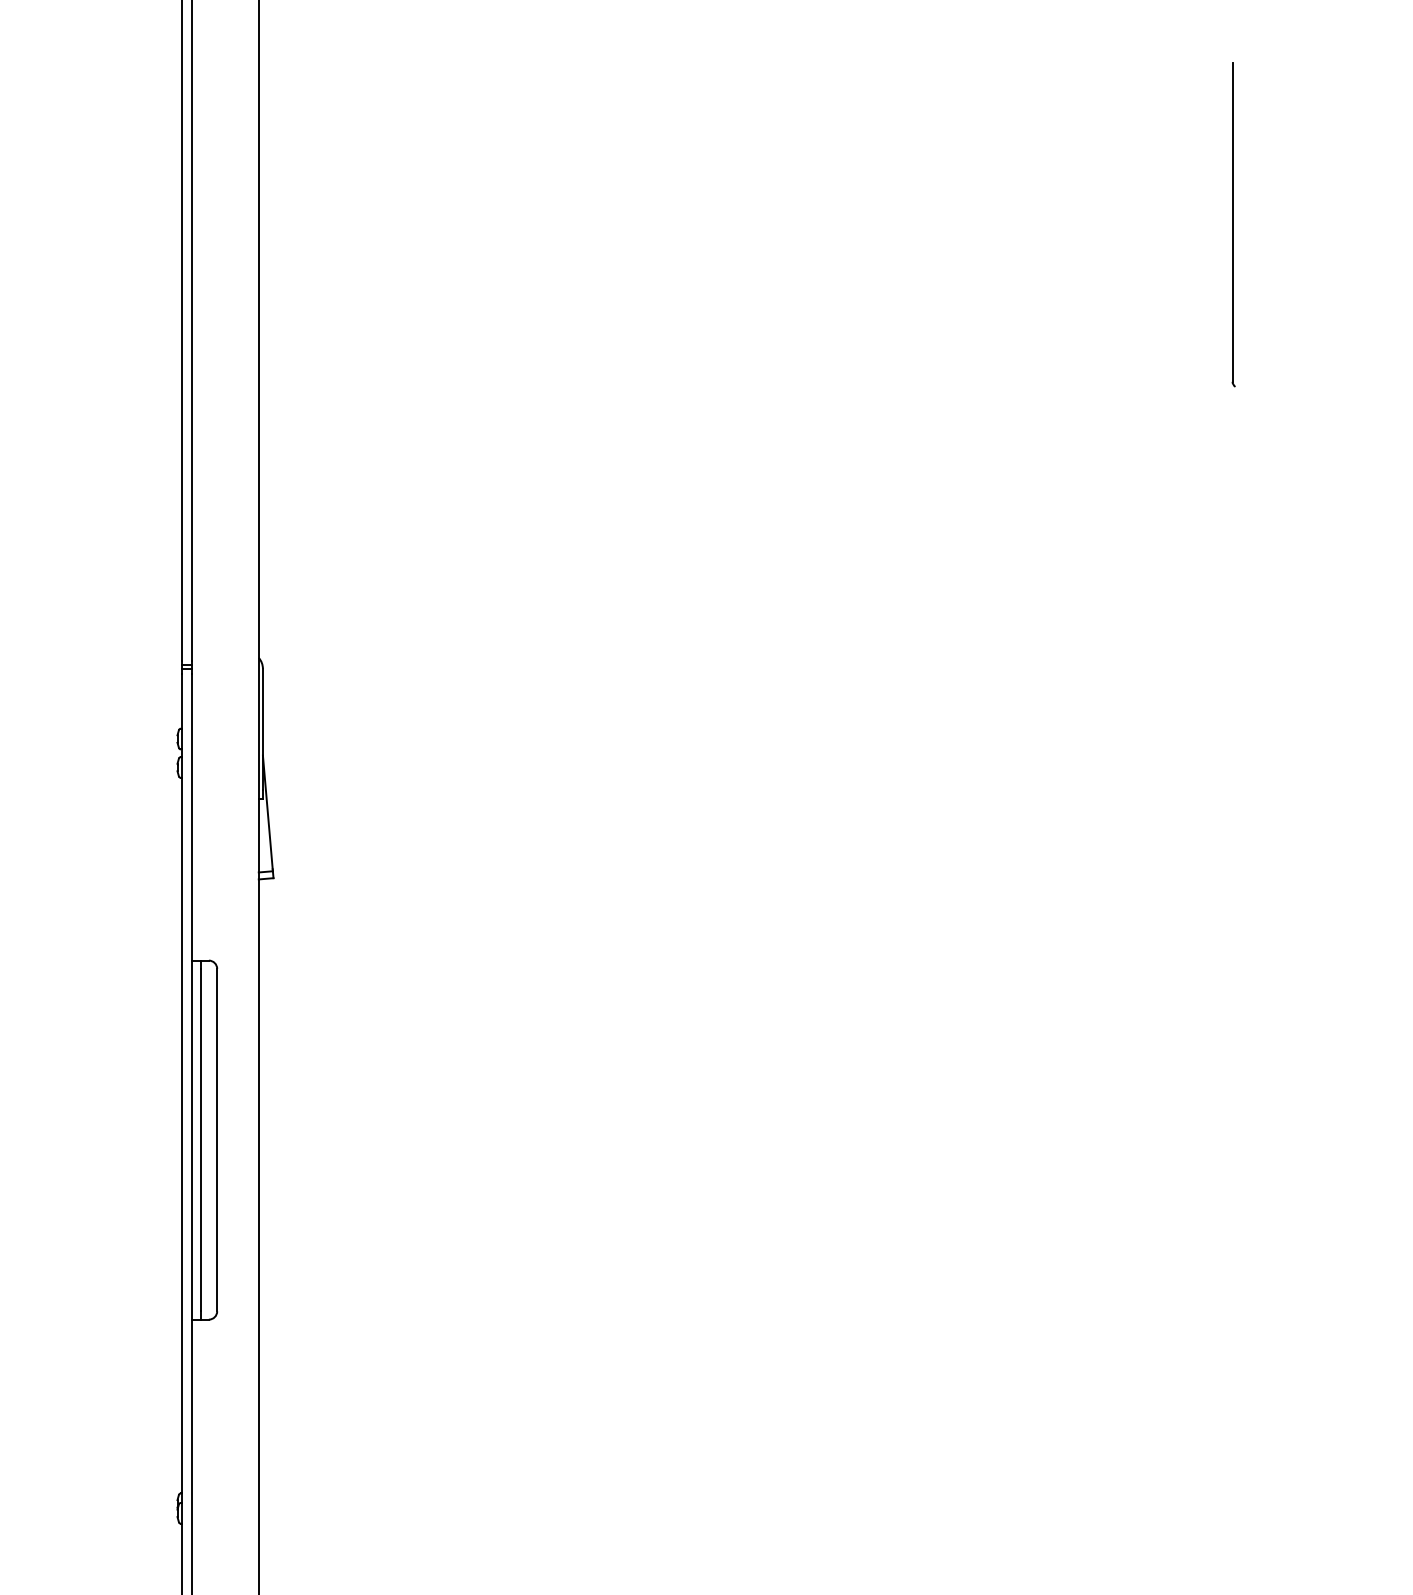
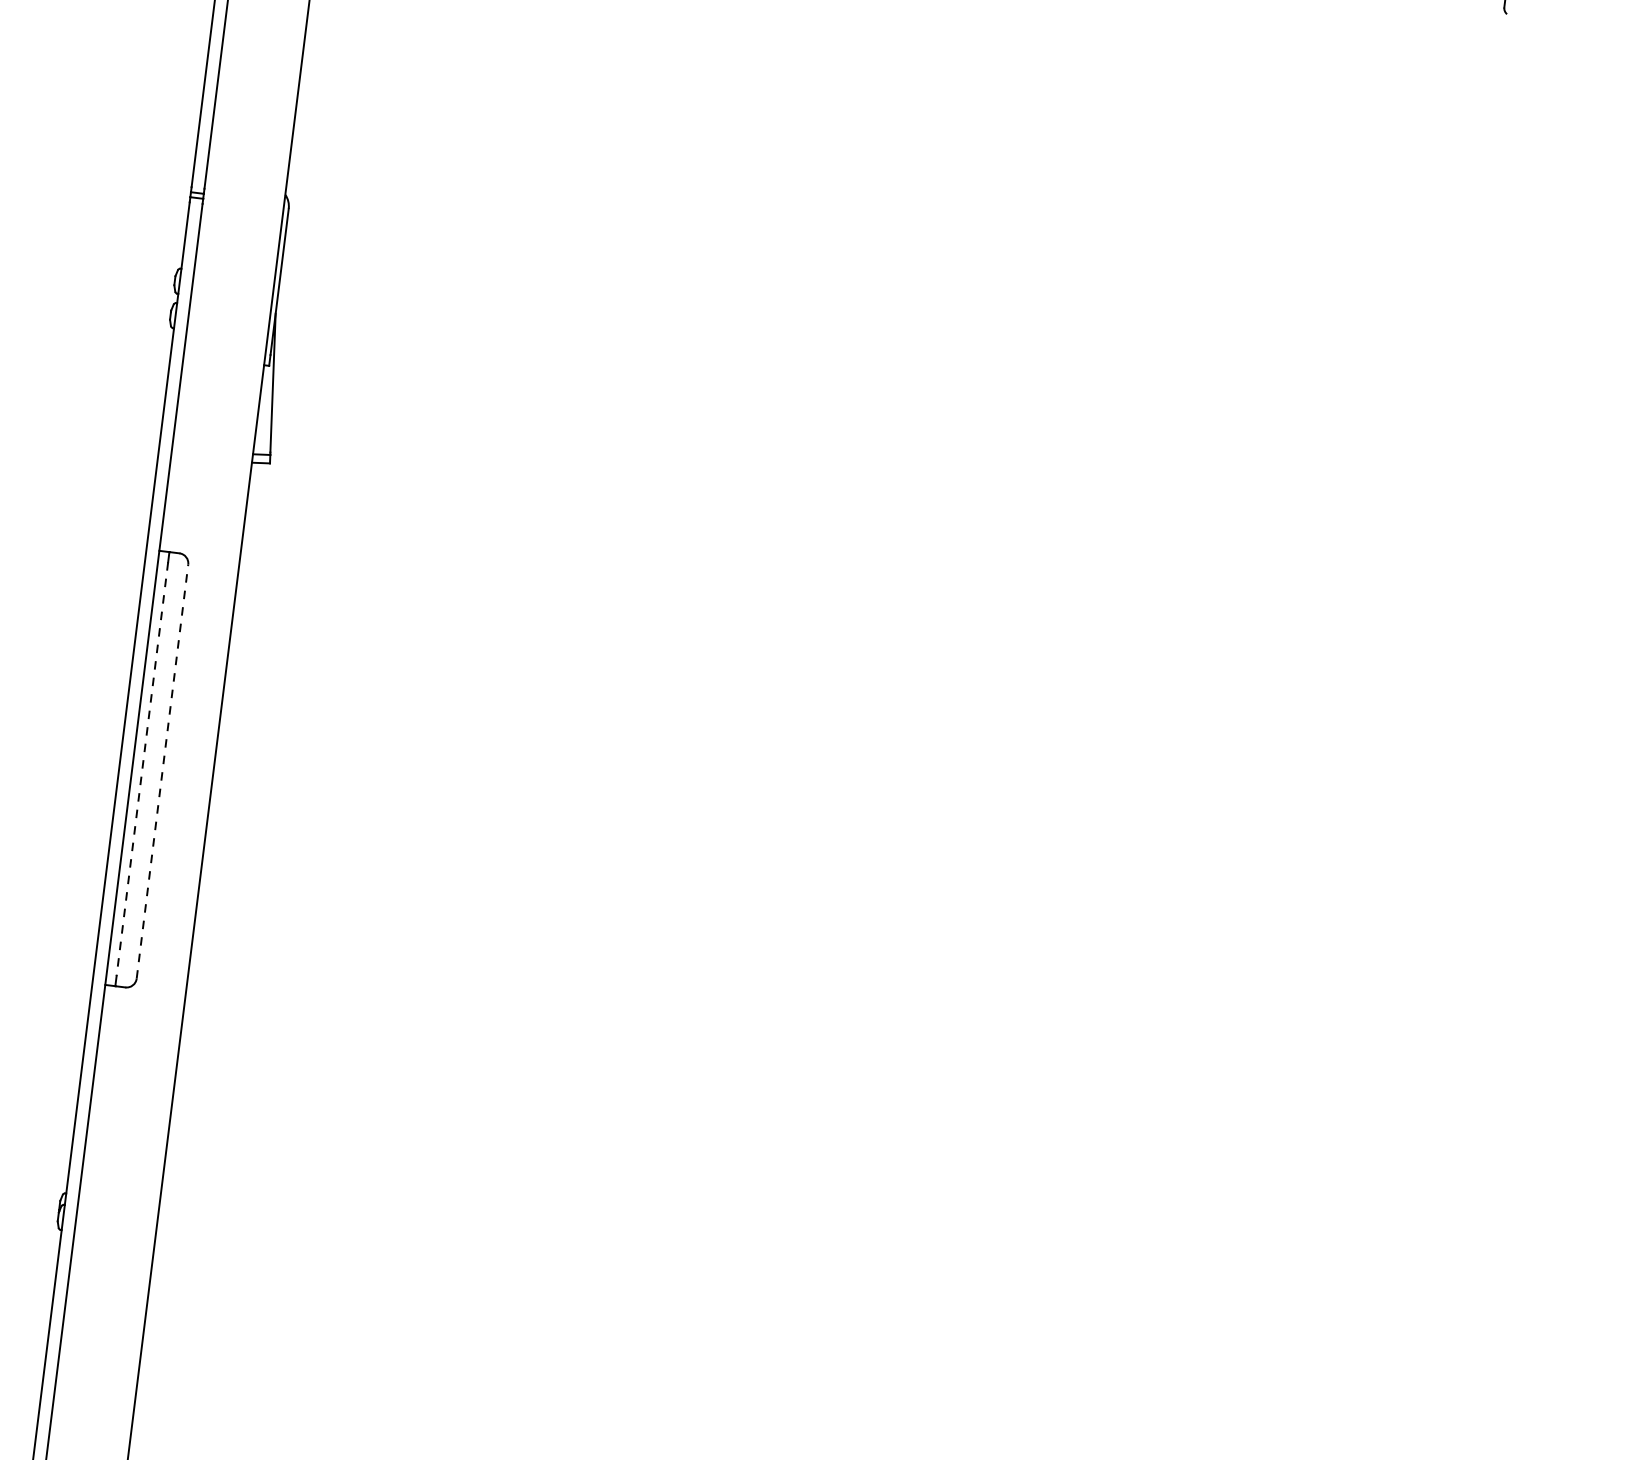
line: (217, 1139) -> (162, 770), solid -> dashed
line: (200, 1140) -> (142, 769), solid -> dashed

